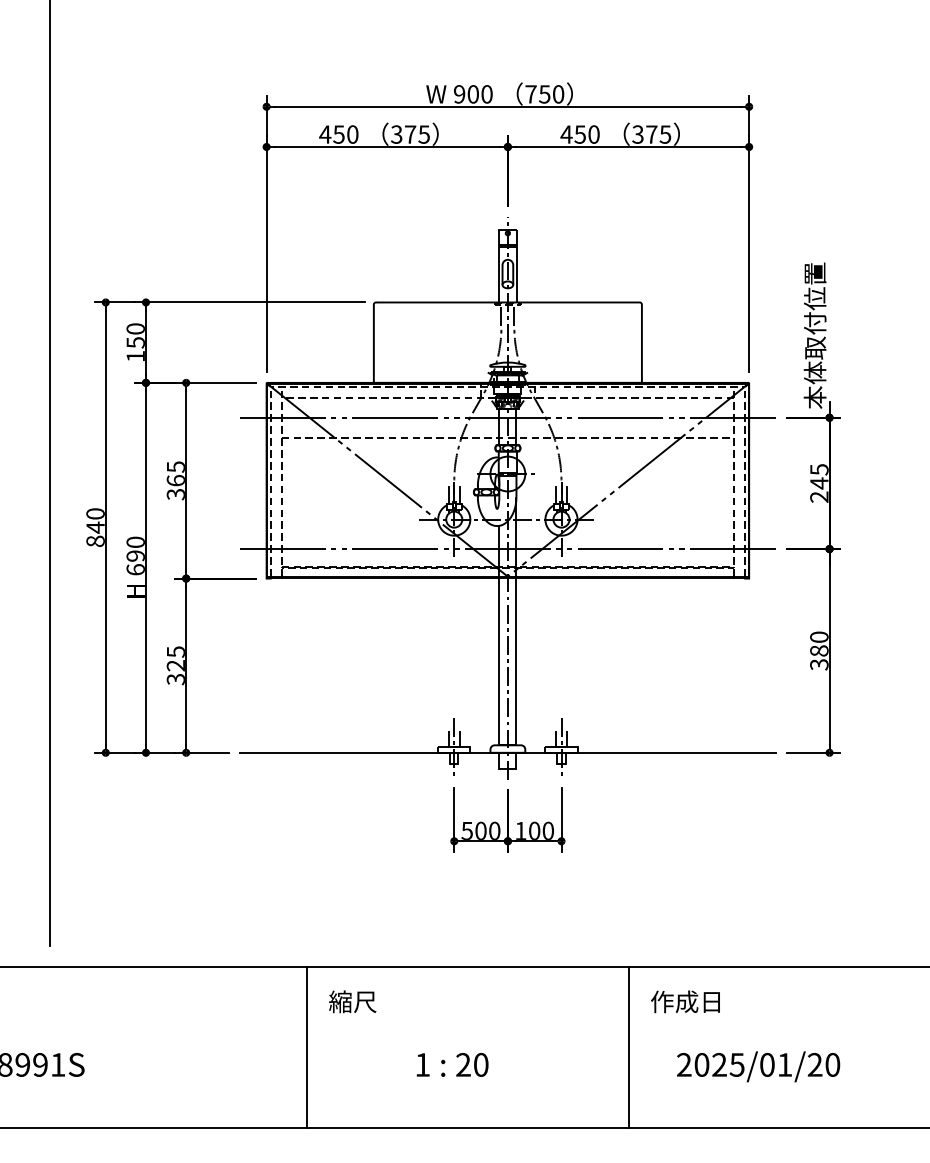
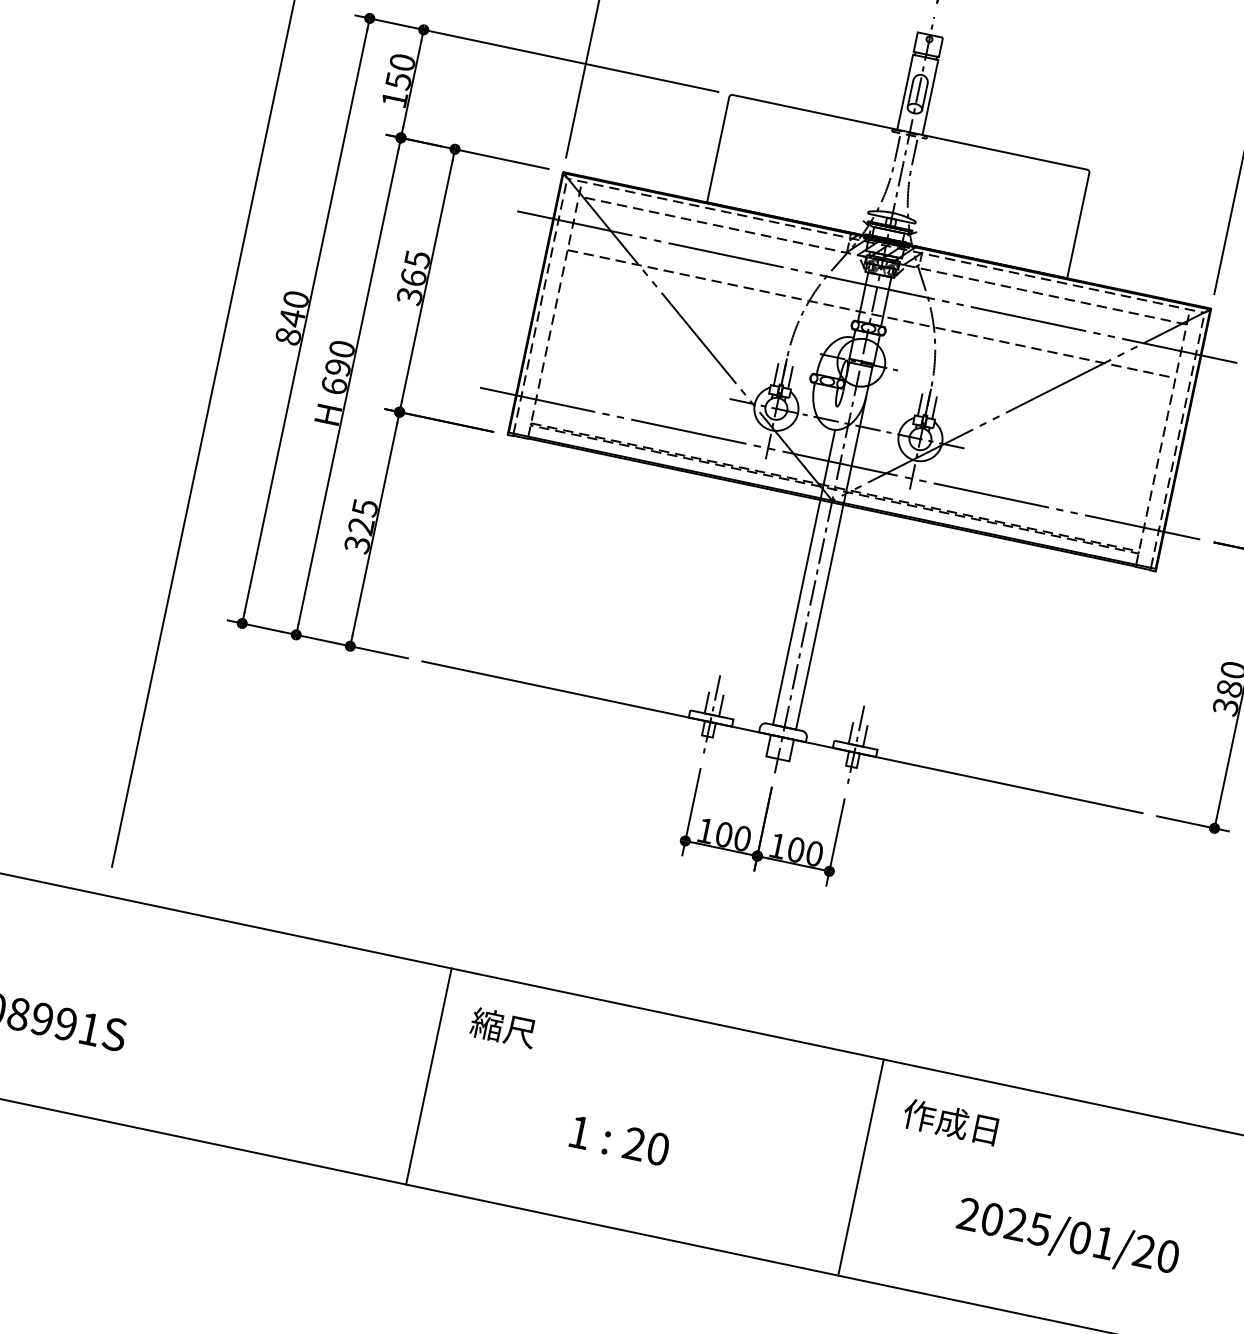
hatch: (507, 389) -> (884, 249), added
text: (466, 830) -> (704, 829), 500 -> 100
text: (758, 1066) -> (1067, 1237), moved

